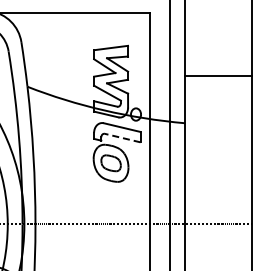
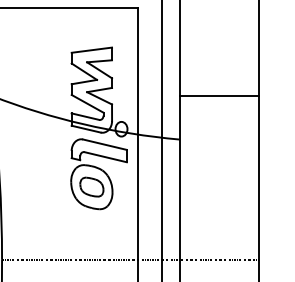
line: (218, 76) -> (219, 95), moved
line: (122, 137) -> (105, 156), dashed -> solid

